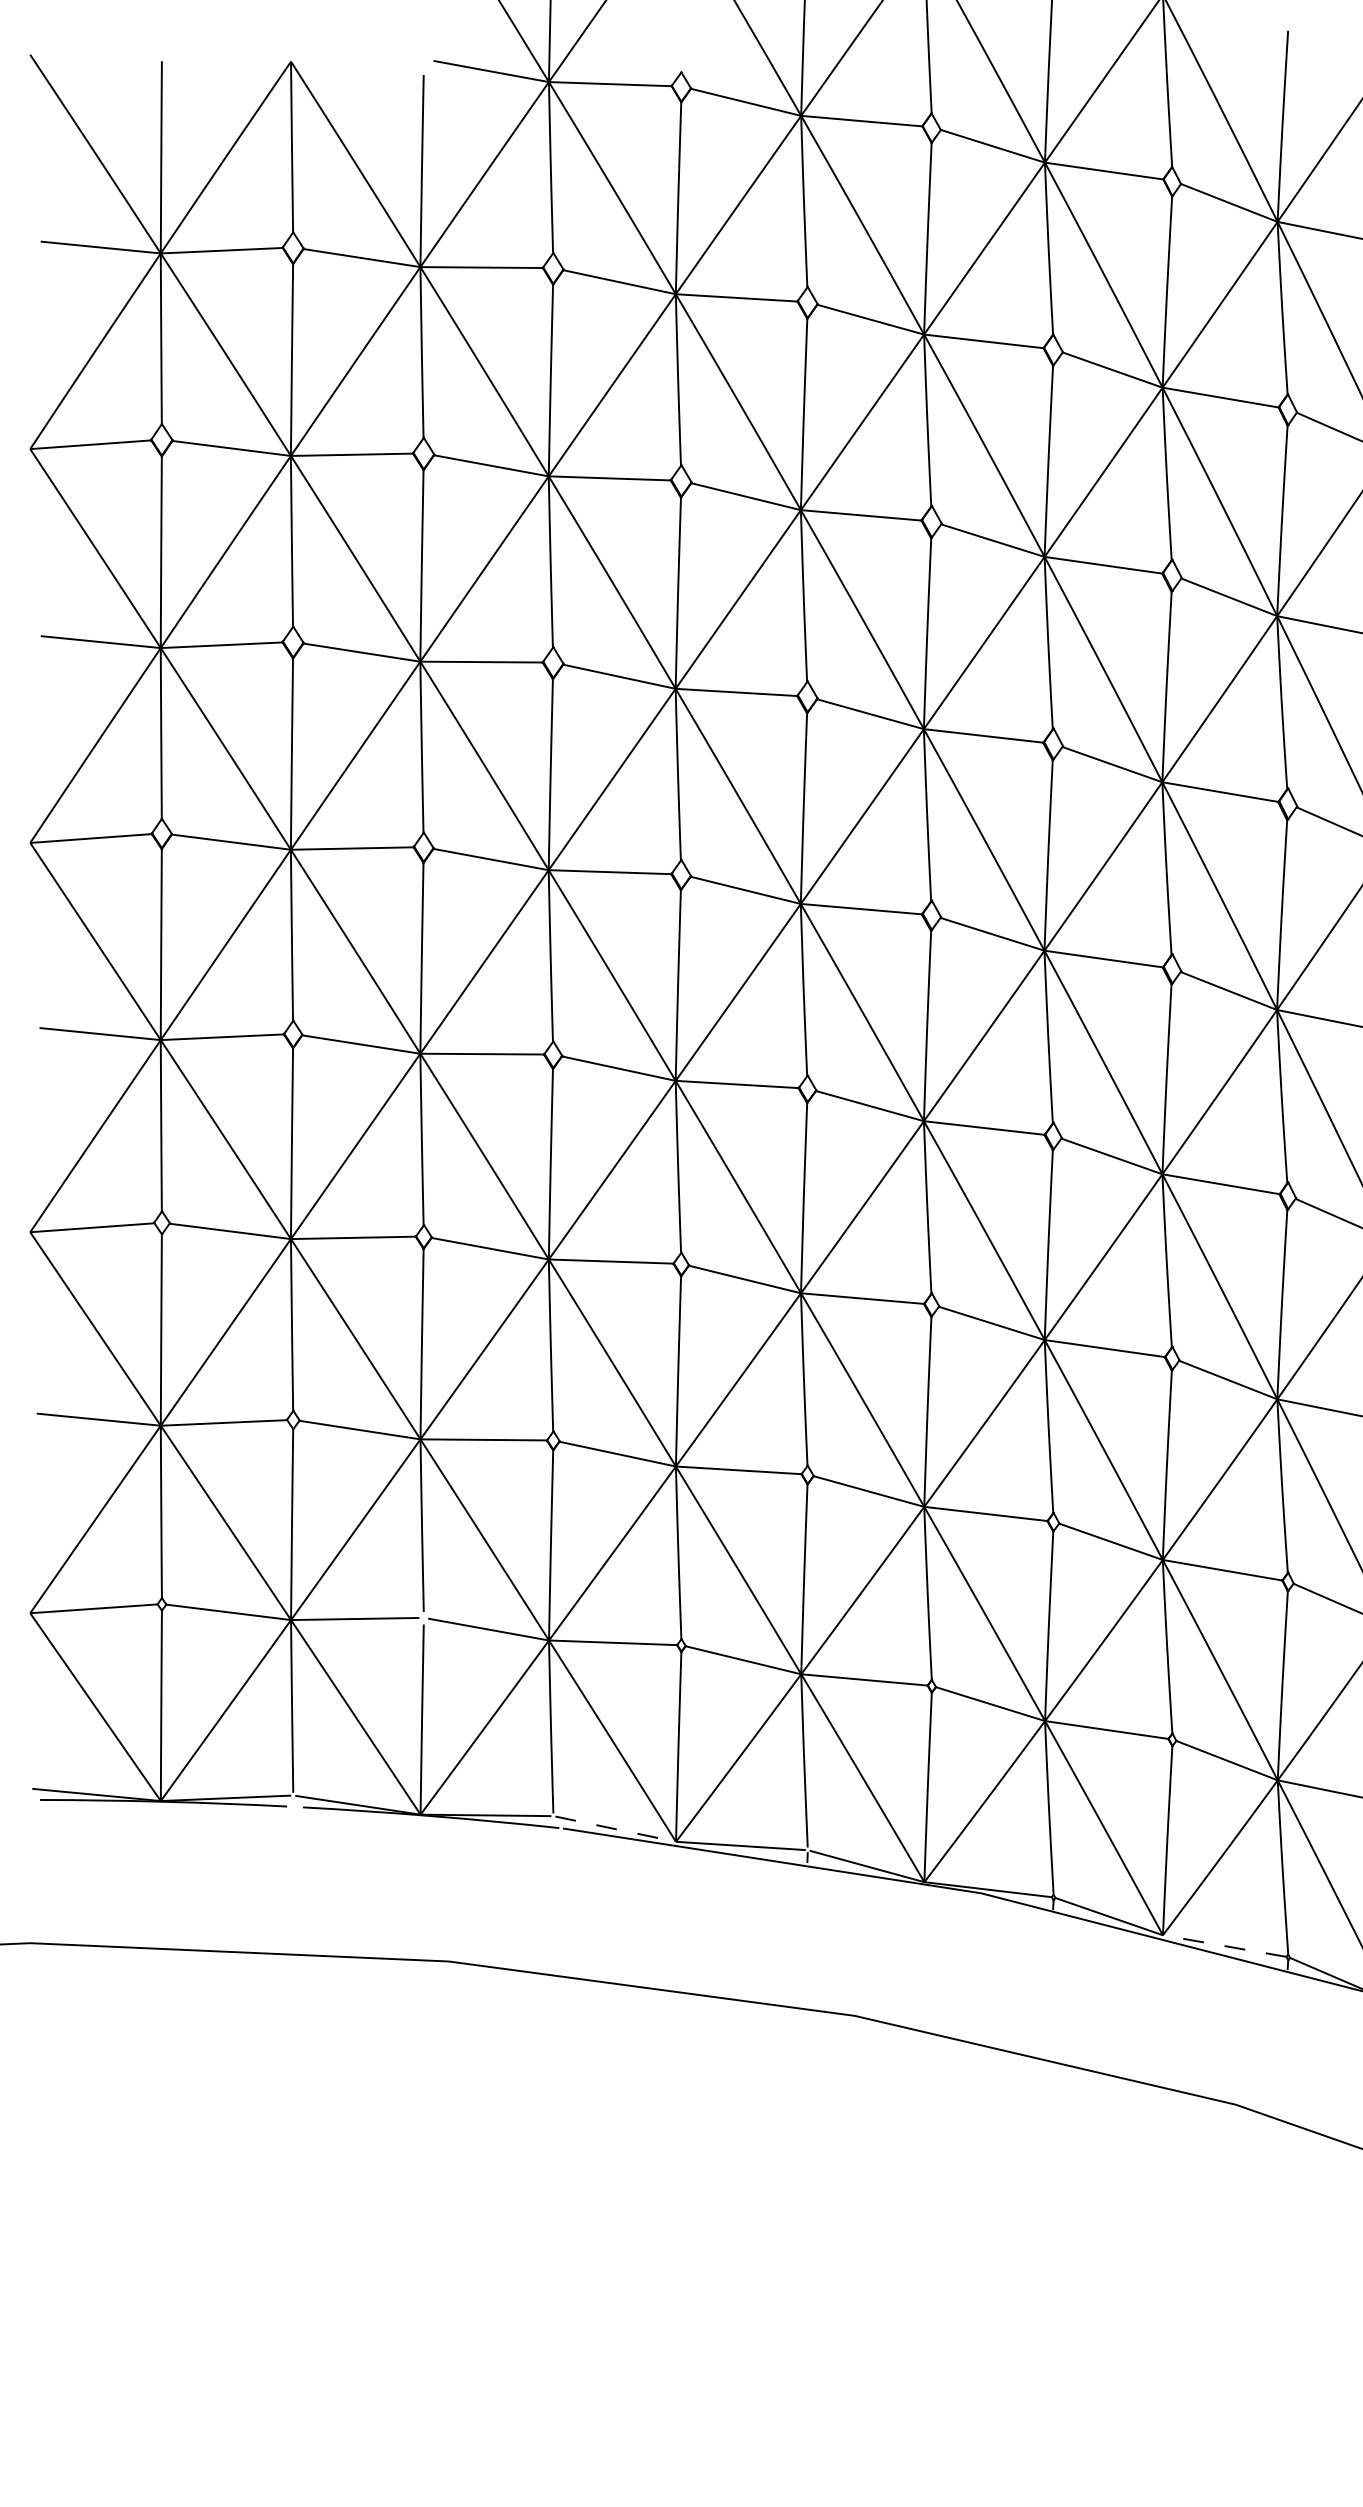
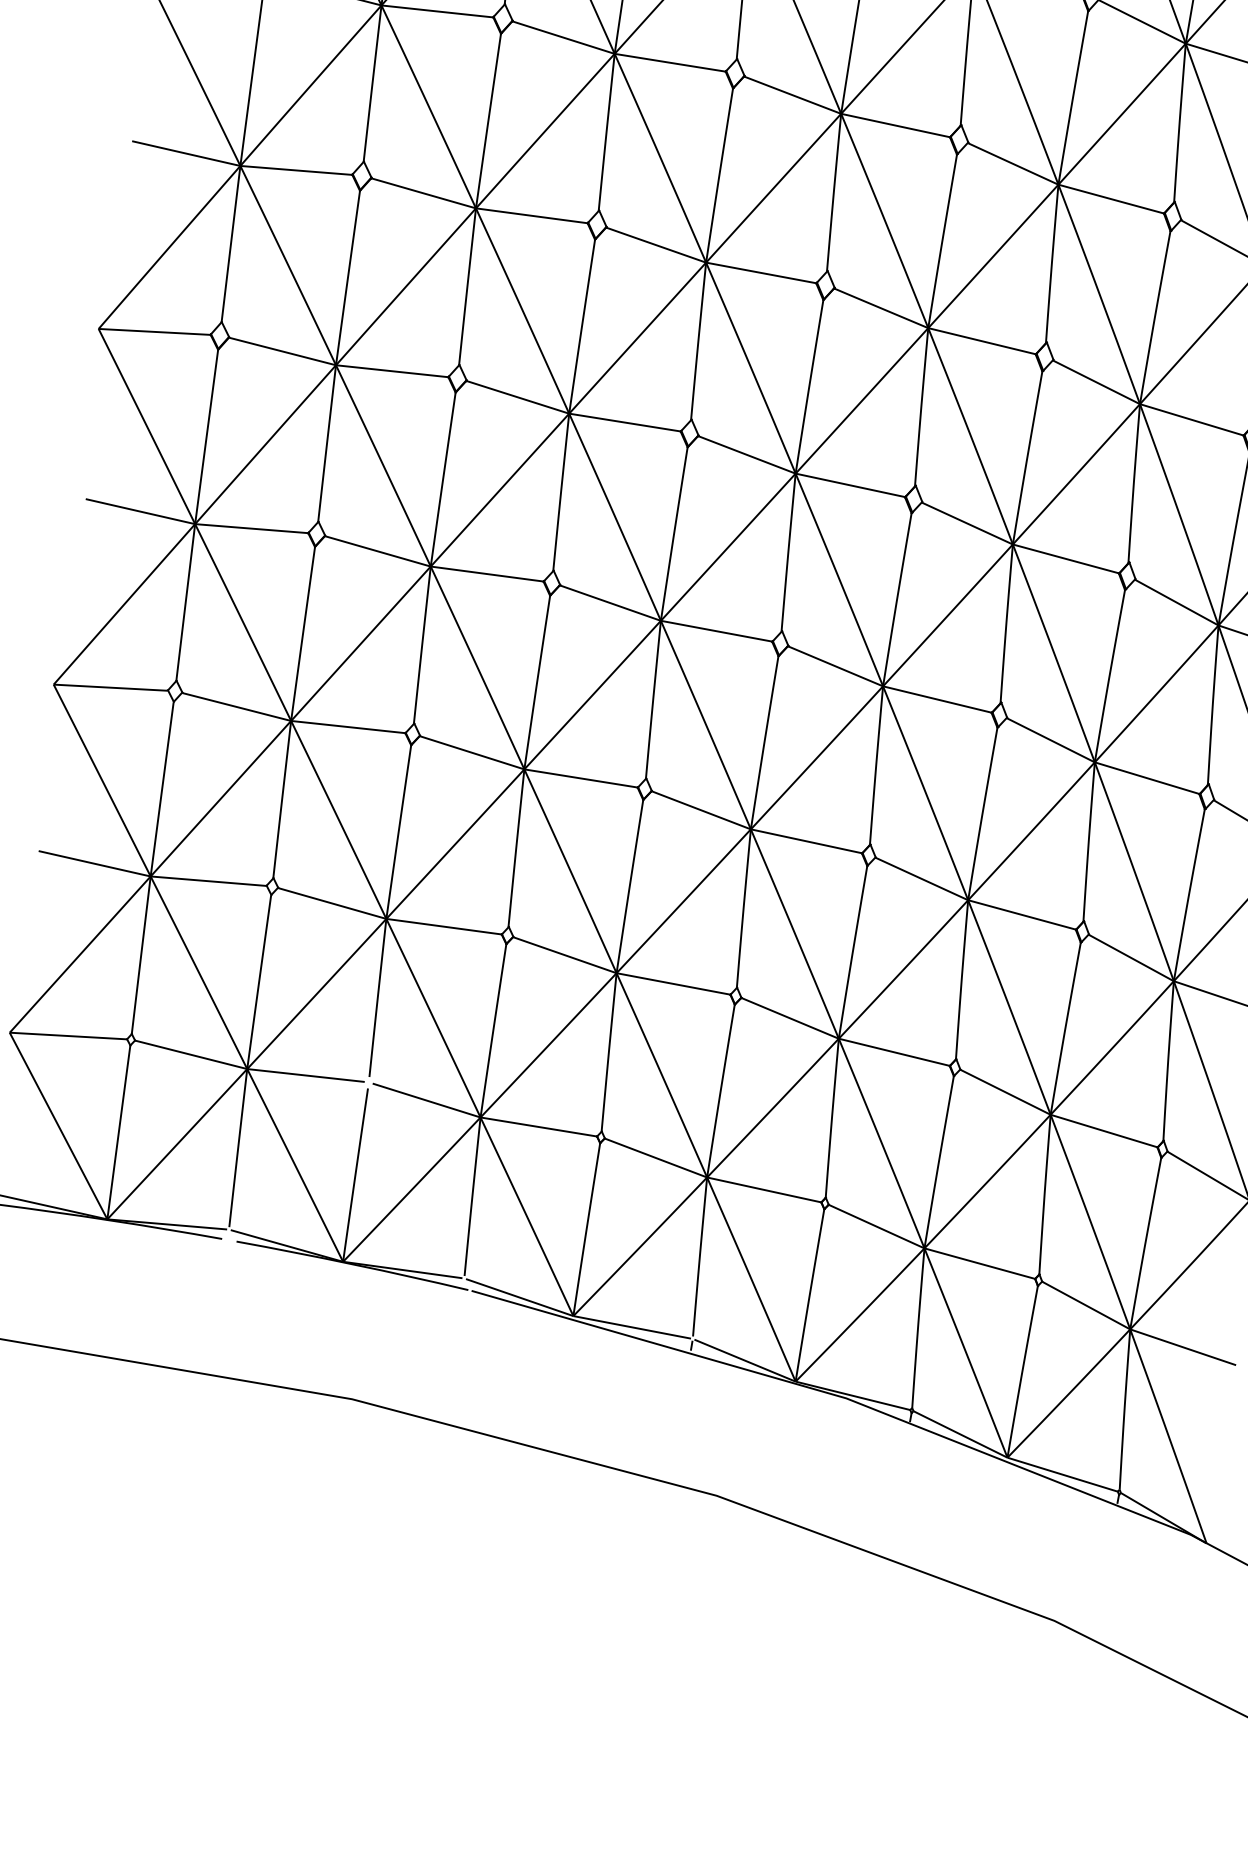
line: (615, 1829) -> (519, 1297), dashed -> solid
line: (1224, 1945) -> (1062, 1474), dashed -> solid

